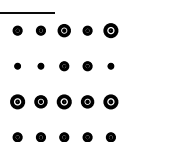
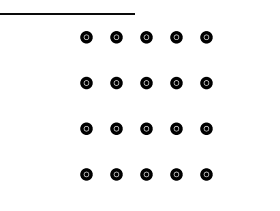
part: (64, 30) -> (146, 37), size x0.71
part: (110, 30) -> (206, 37), size x0.62
part: (17, 65) -> (86, 82), size x1.67
part: (40, 65) -> (116, 82), size x1.67
part: (110, 65) -> (206, 82), size x1.67
part: (17, 101) -> (86, 128), size x0.62
part: (40, 101) -> (116, 128), size x0.71
part: (64, 101) -> (146, 128), size x0.62
part: (87, 101) -> (176, 128), size x0.71
part: (110, 101) -> (206, 128), size x0.62

